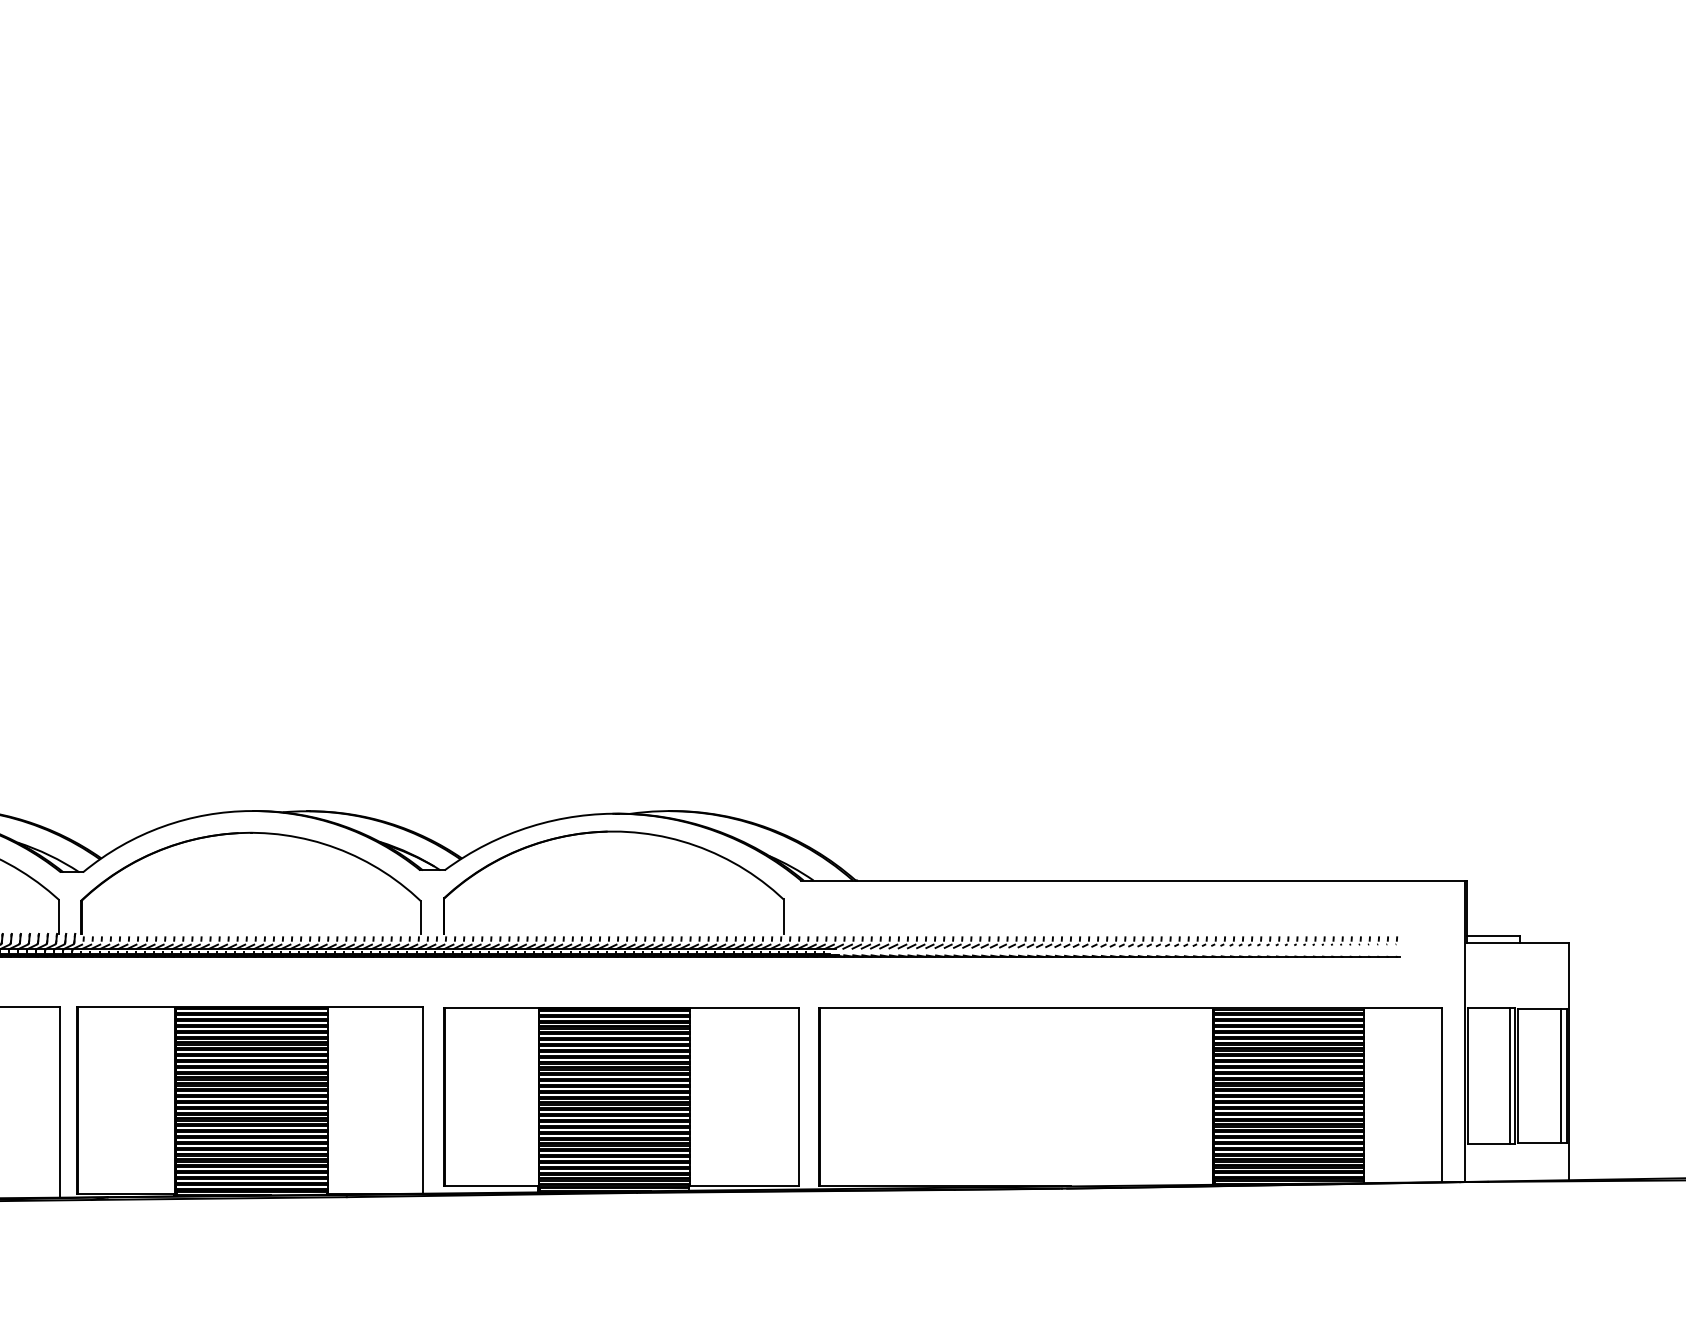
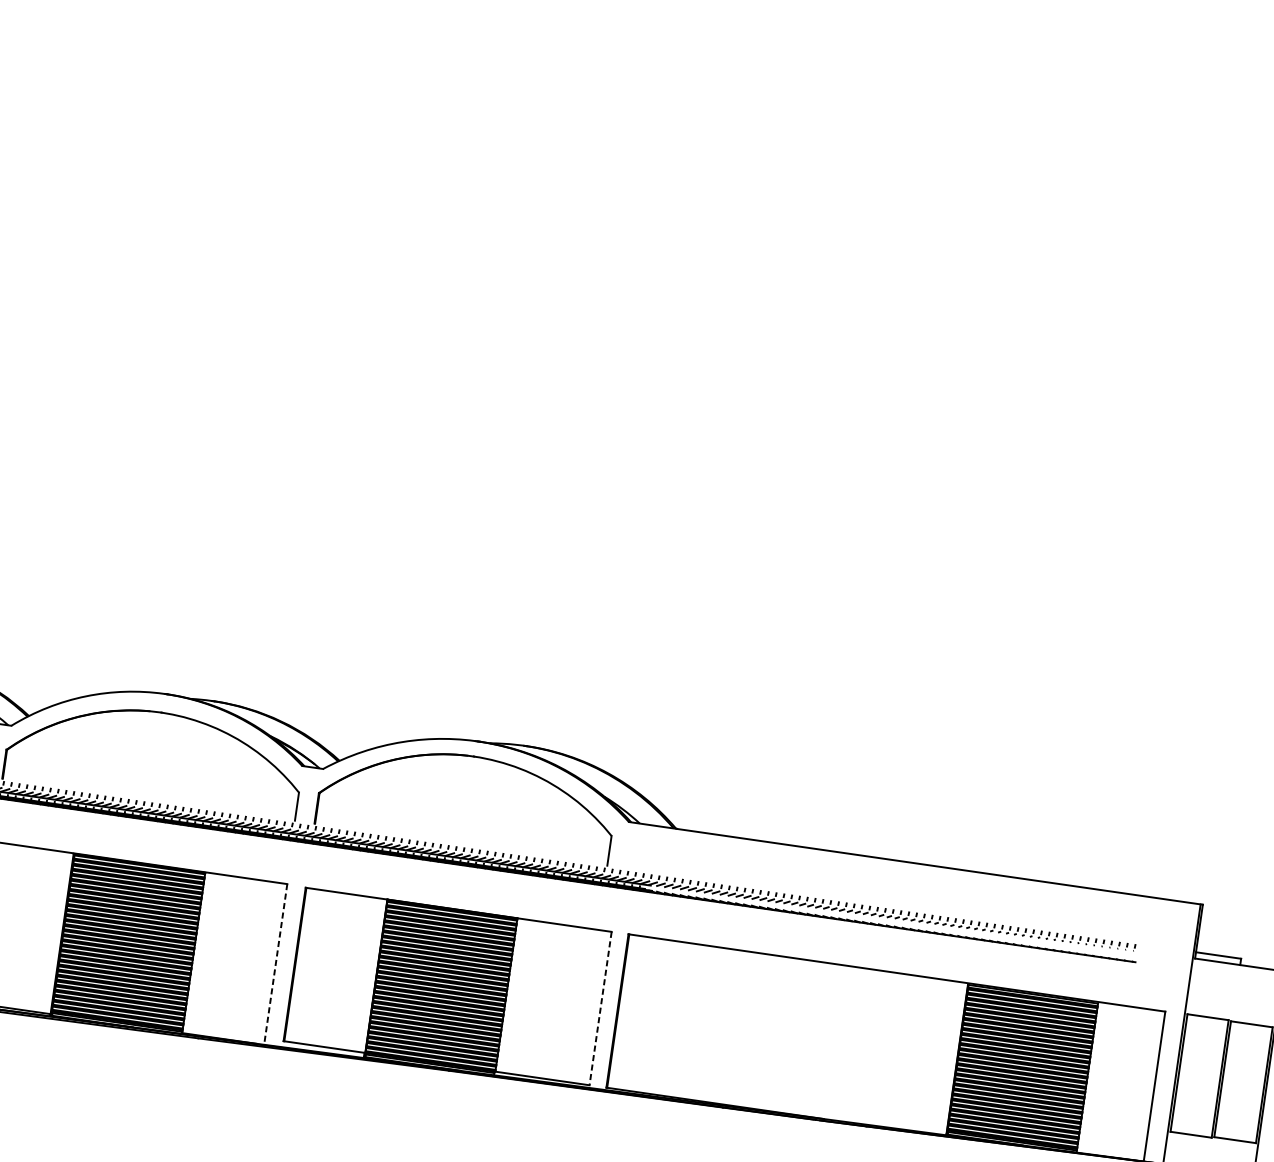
line: (1509, 1075) -> (1215, 1077), removed
line: (1560, 1075) -> (1259, 1084), removed
line: (799, 1097) -> (600, 1008), solid -> dashed
line: (422, 1100) -> (275, 964), solid -> dashed

